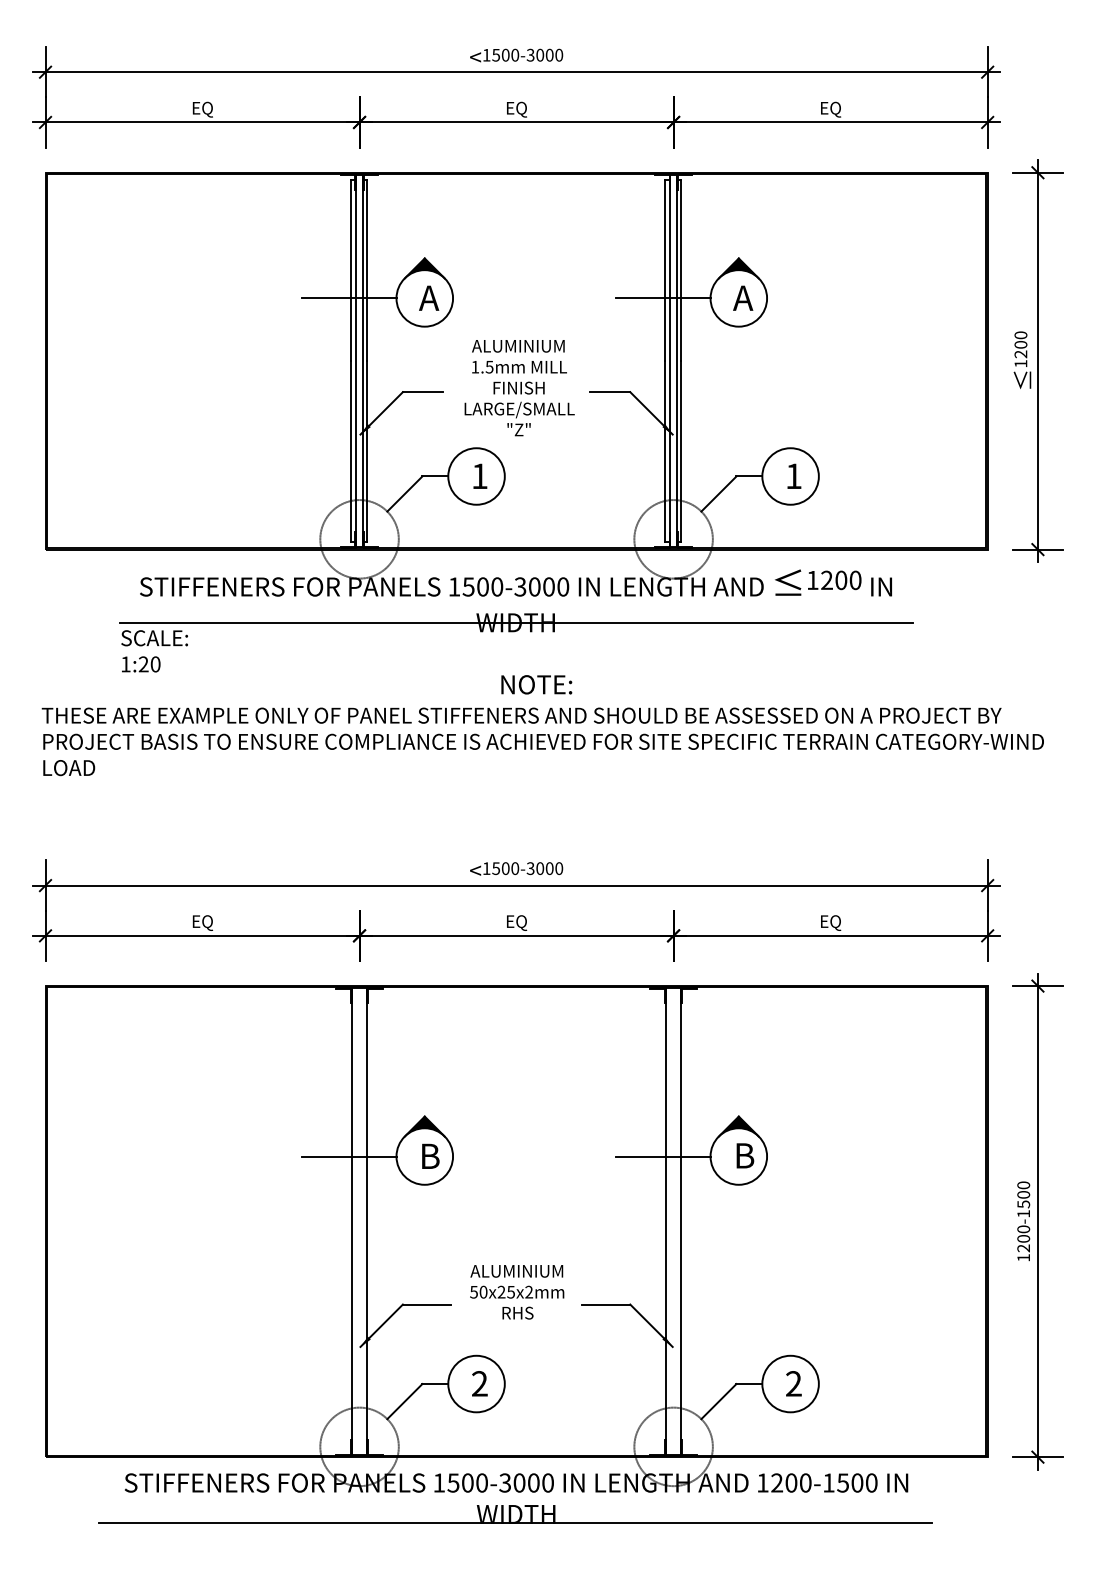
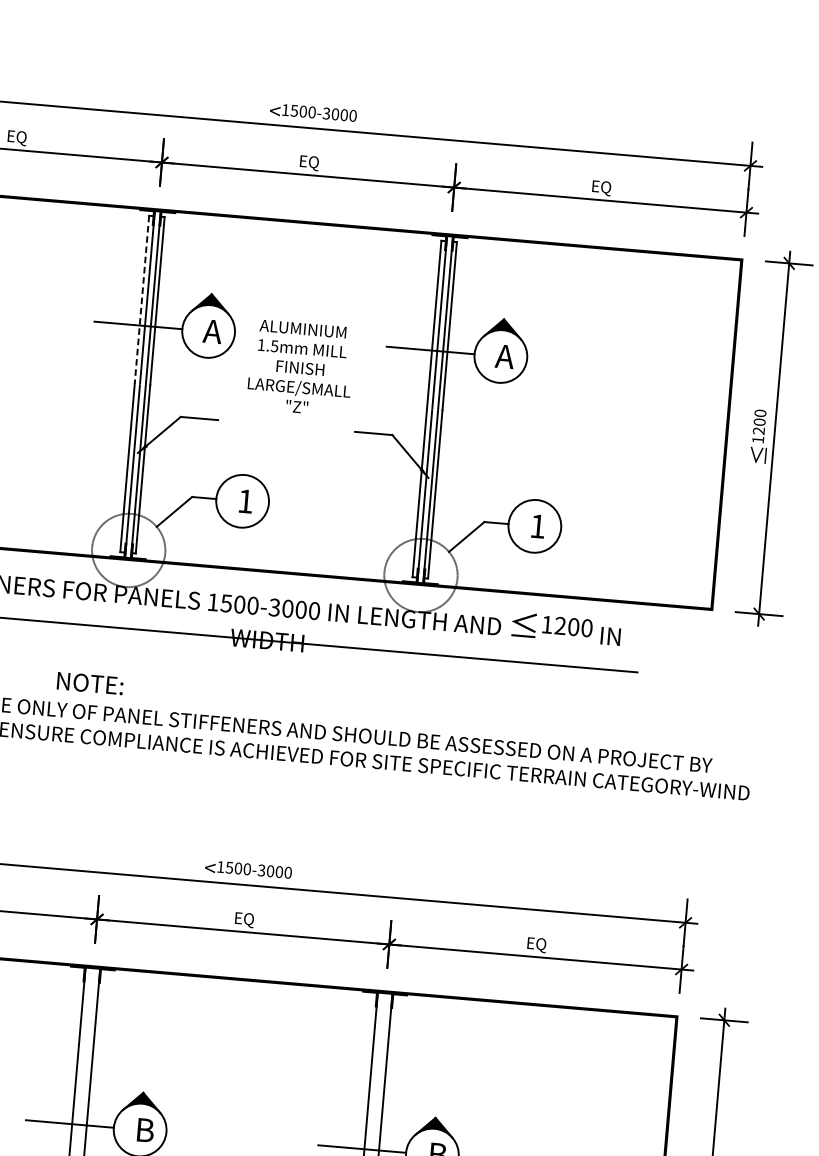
line: (350, 271) -> (141, 300), solid -> dashed
text: (519, 388) -> (300, 368), moved
text: (536, 684) -> (90, 683), moved

